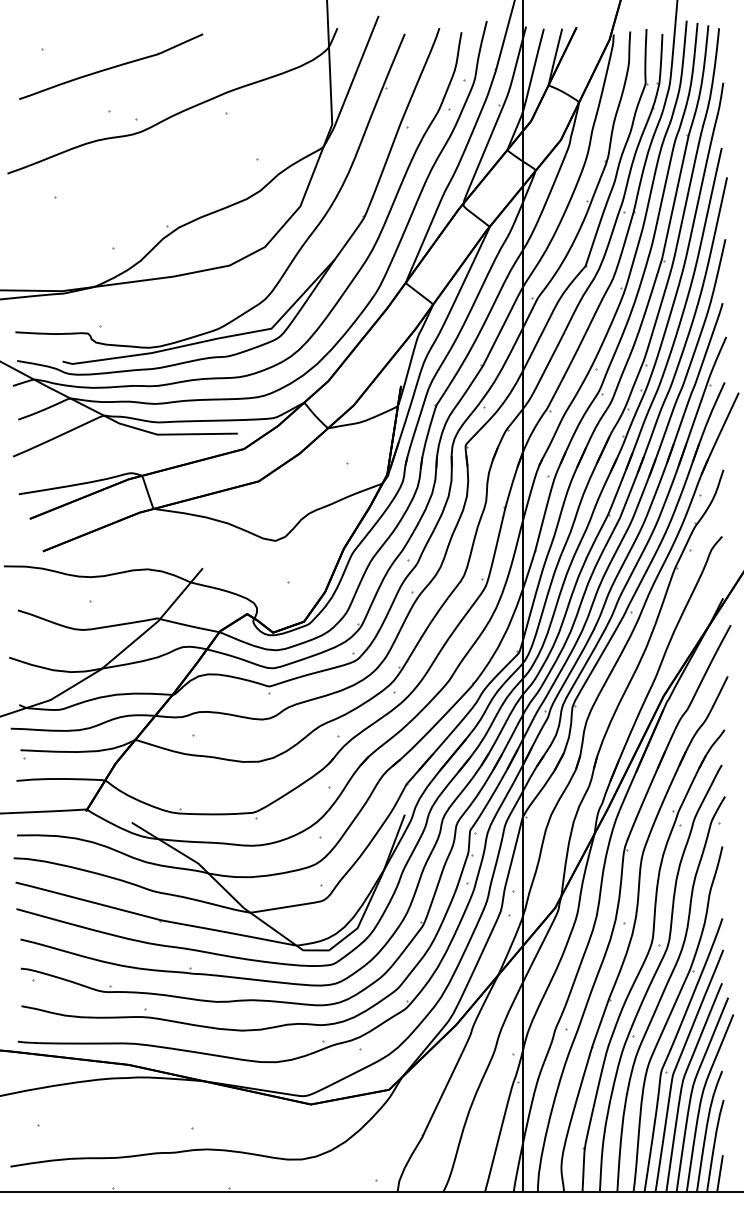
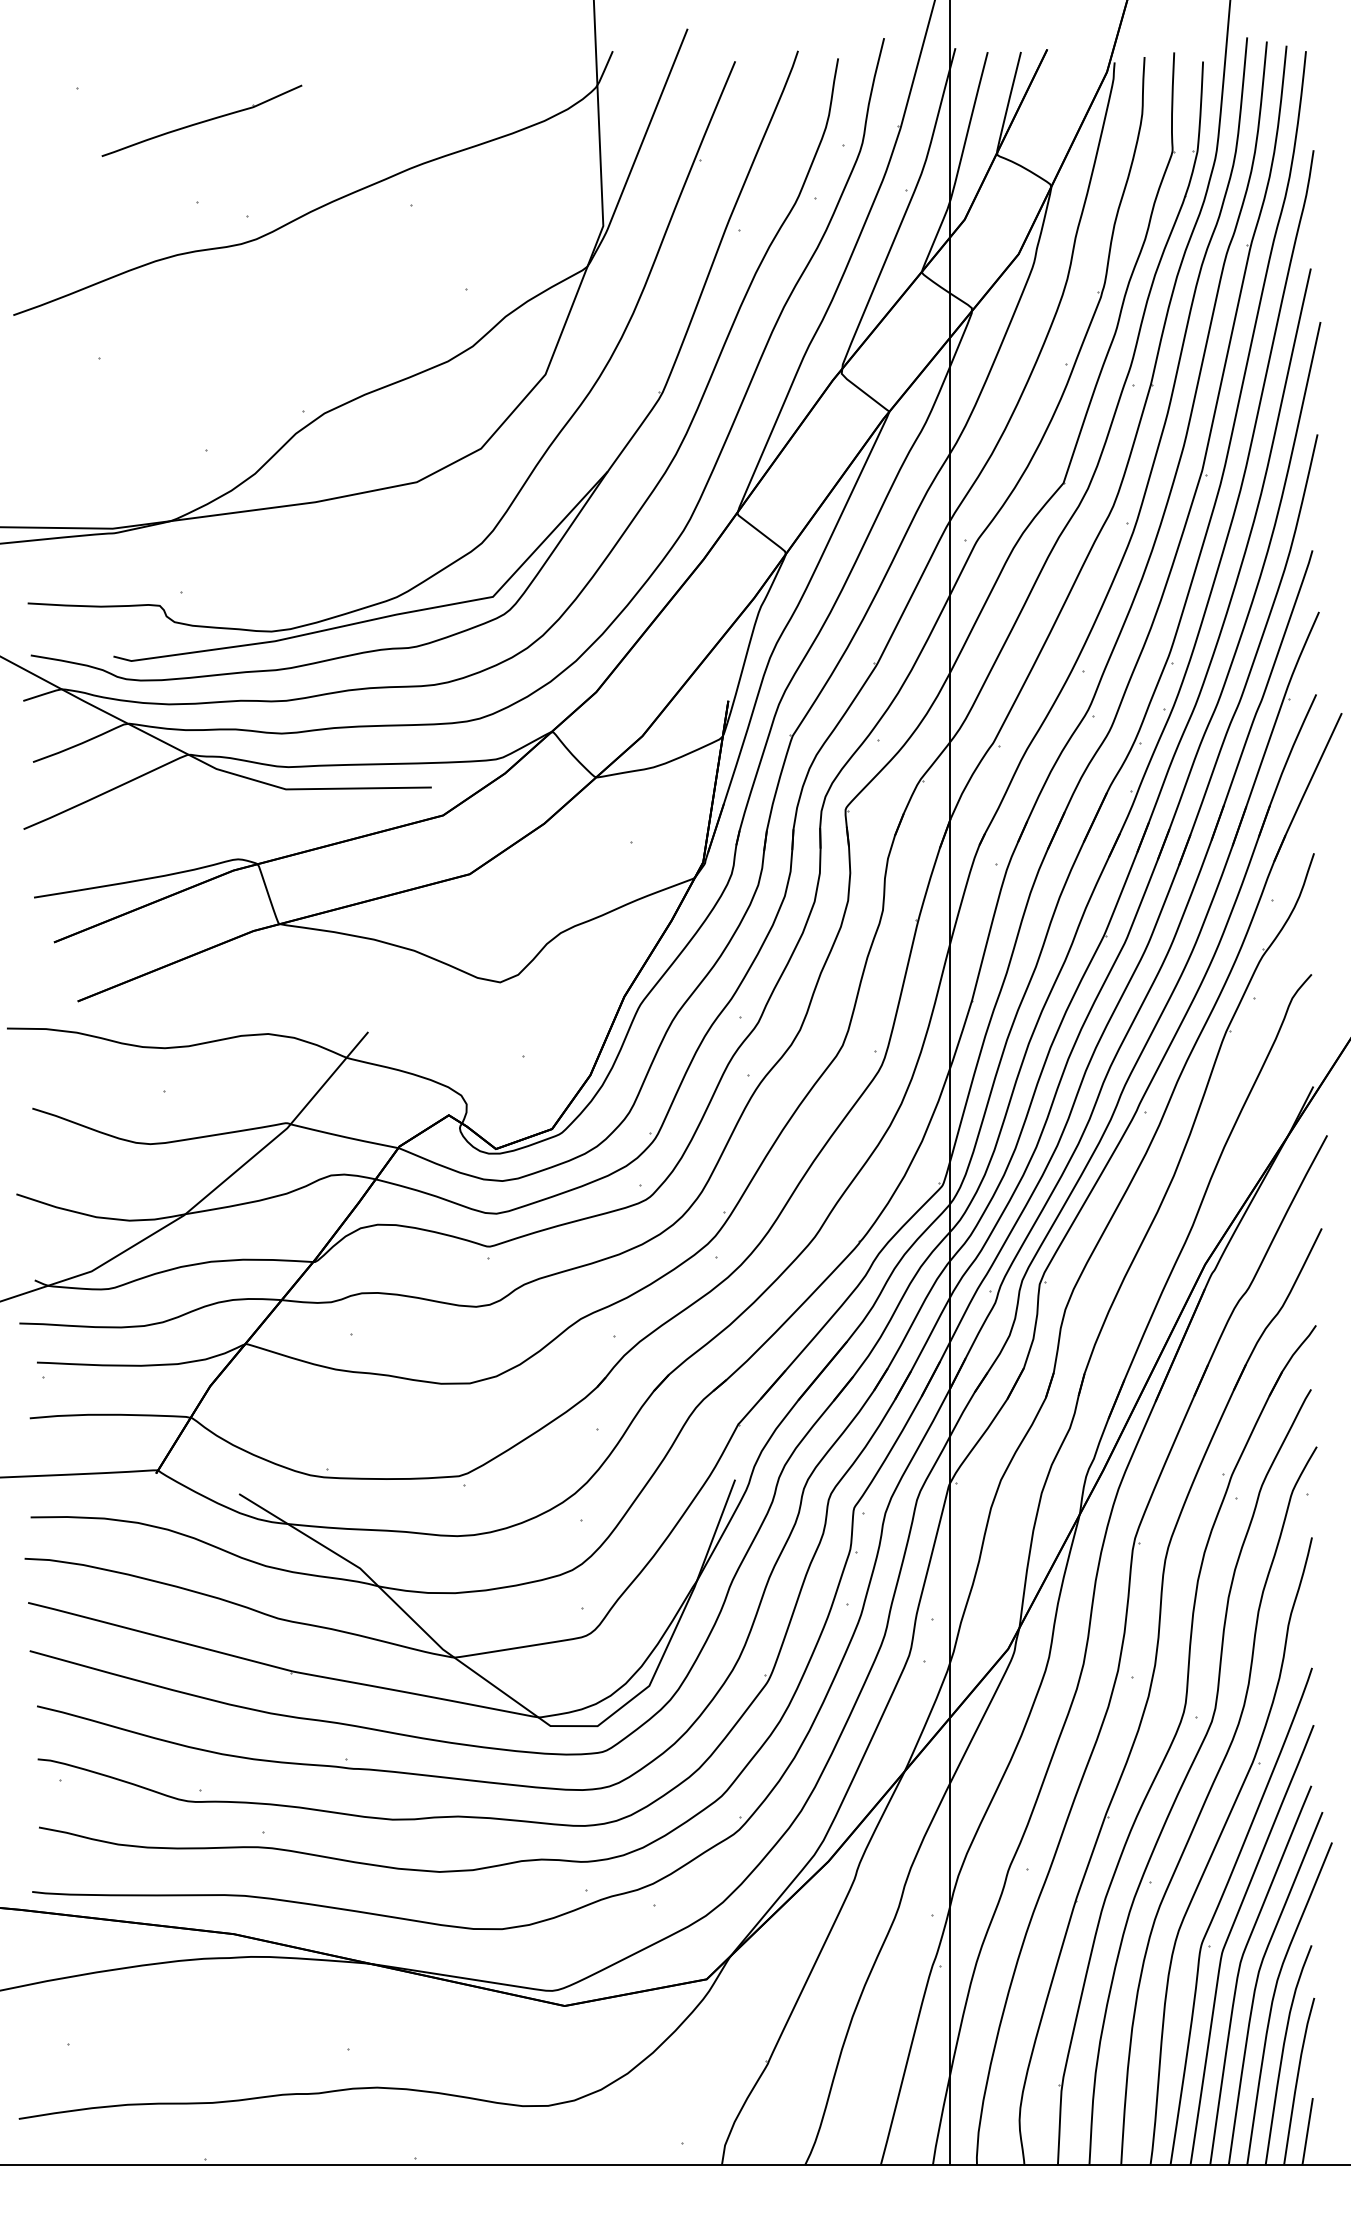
part: (111, 66) -> (202, 120), size x0.6

